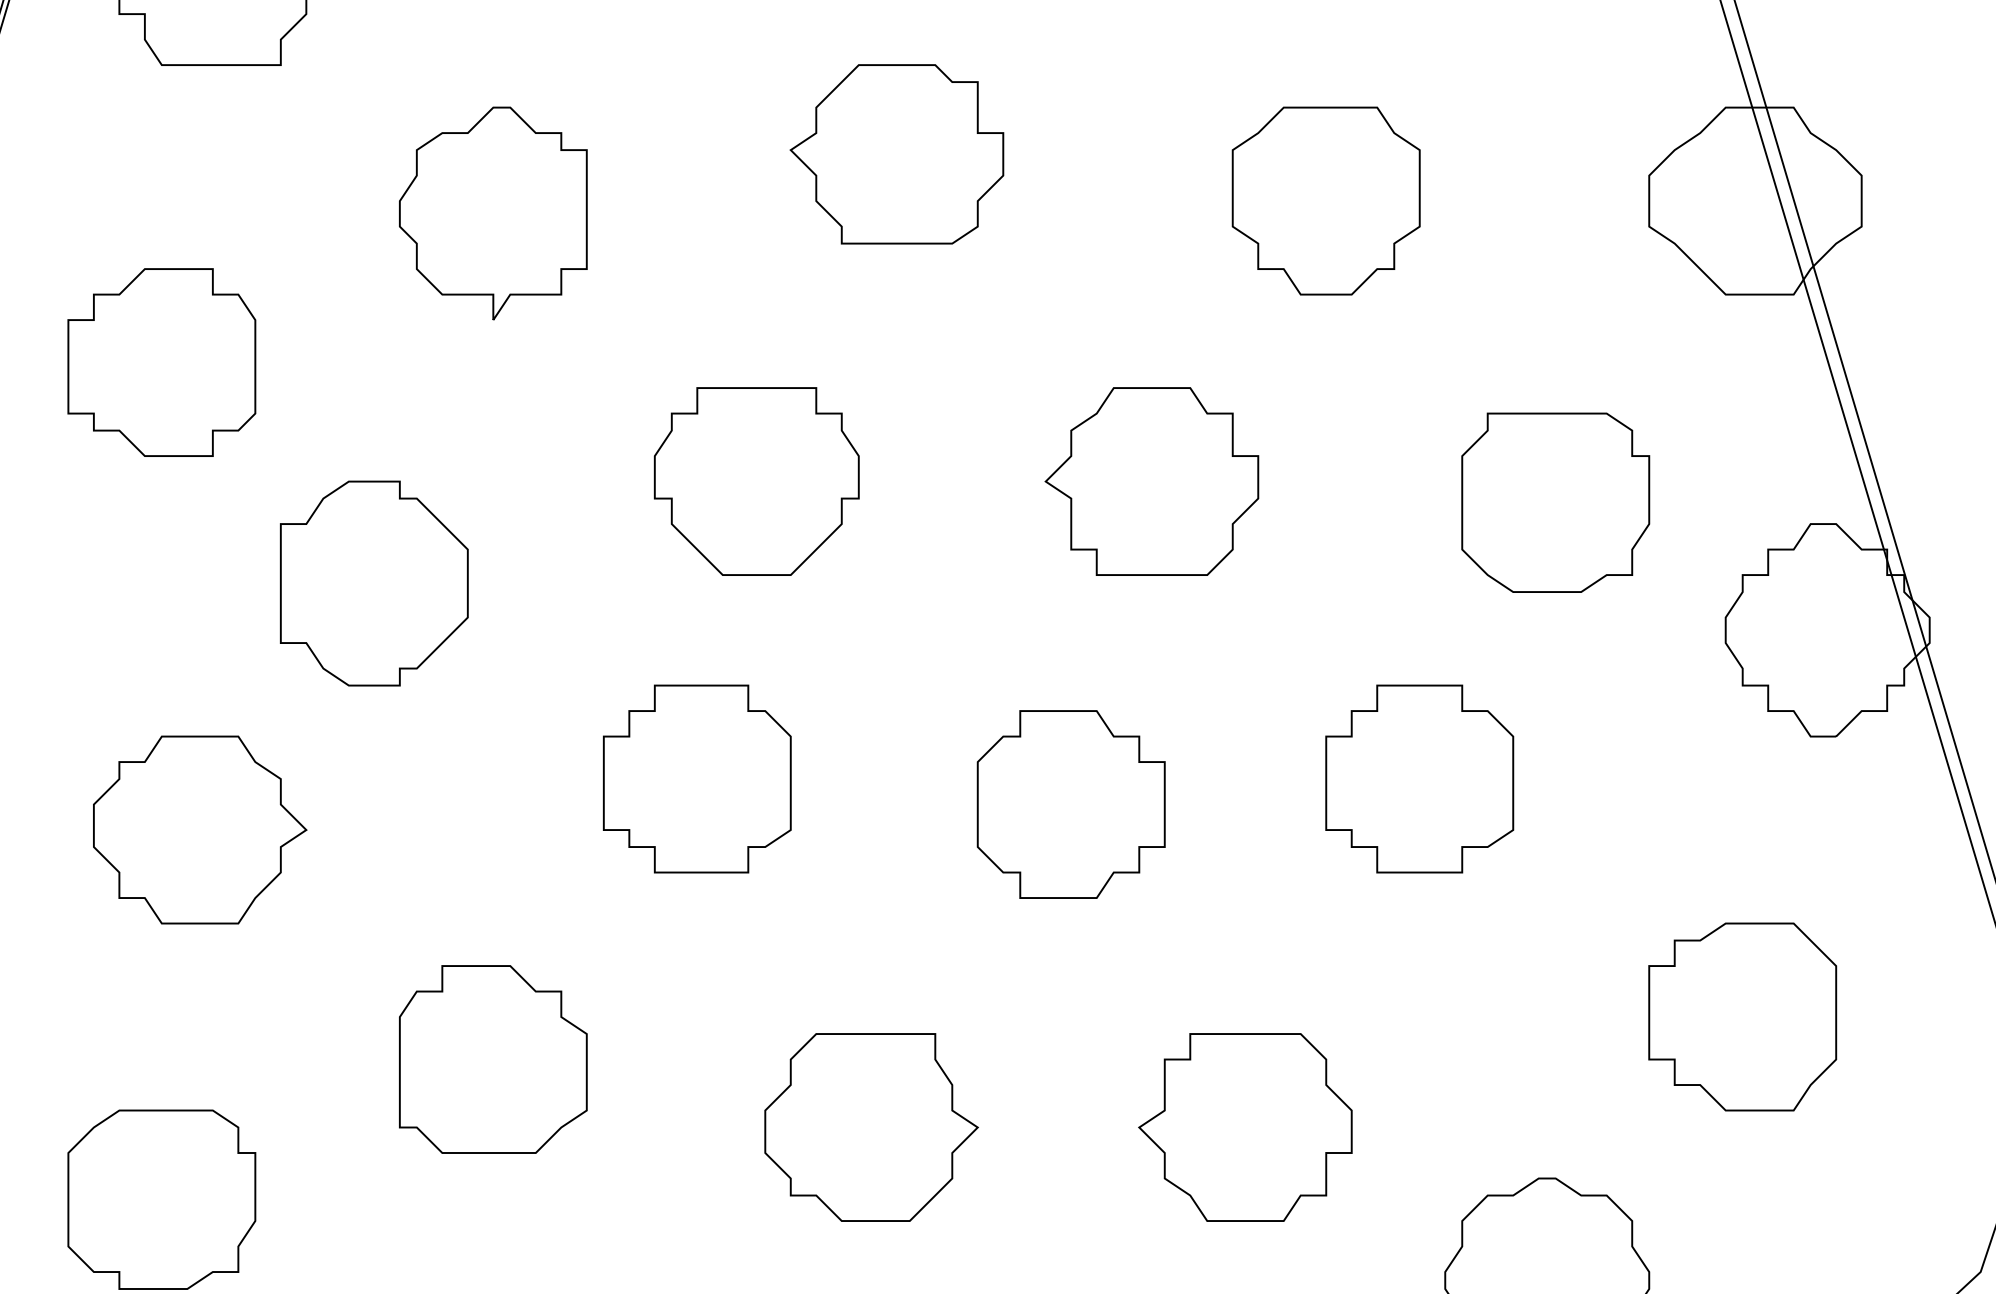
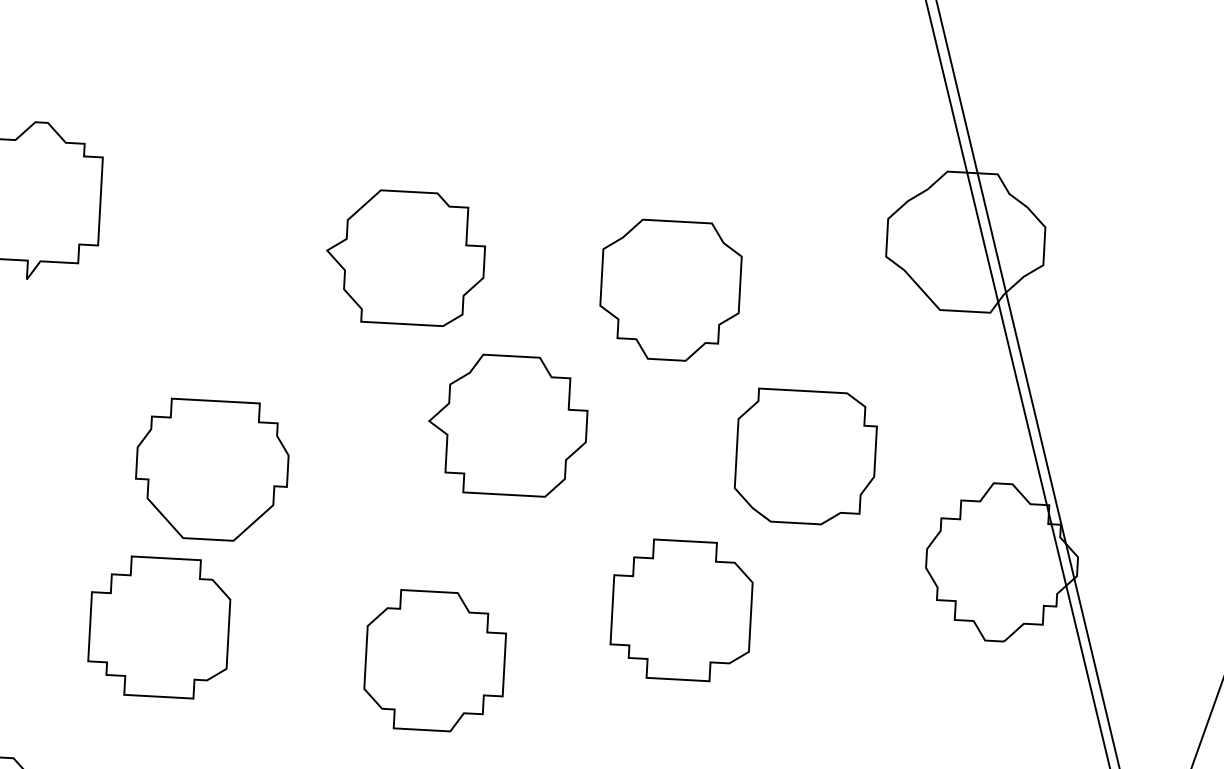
part: (896, 154) -> (405, 257), moved
part: (1325, 200) -> (670, 290), moved
part: (756, 481) -> (211, 470), moved
part: (1419, 778) -> (681, 609), moved

